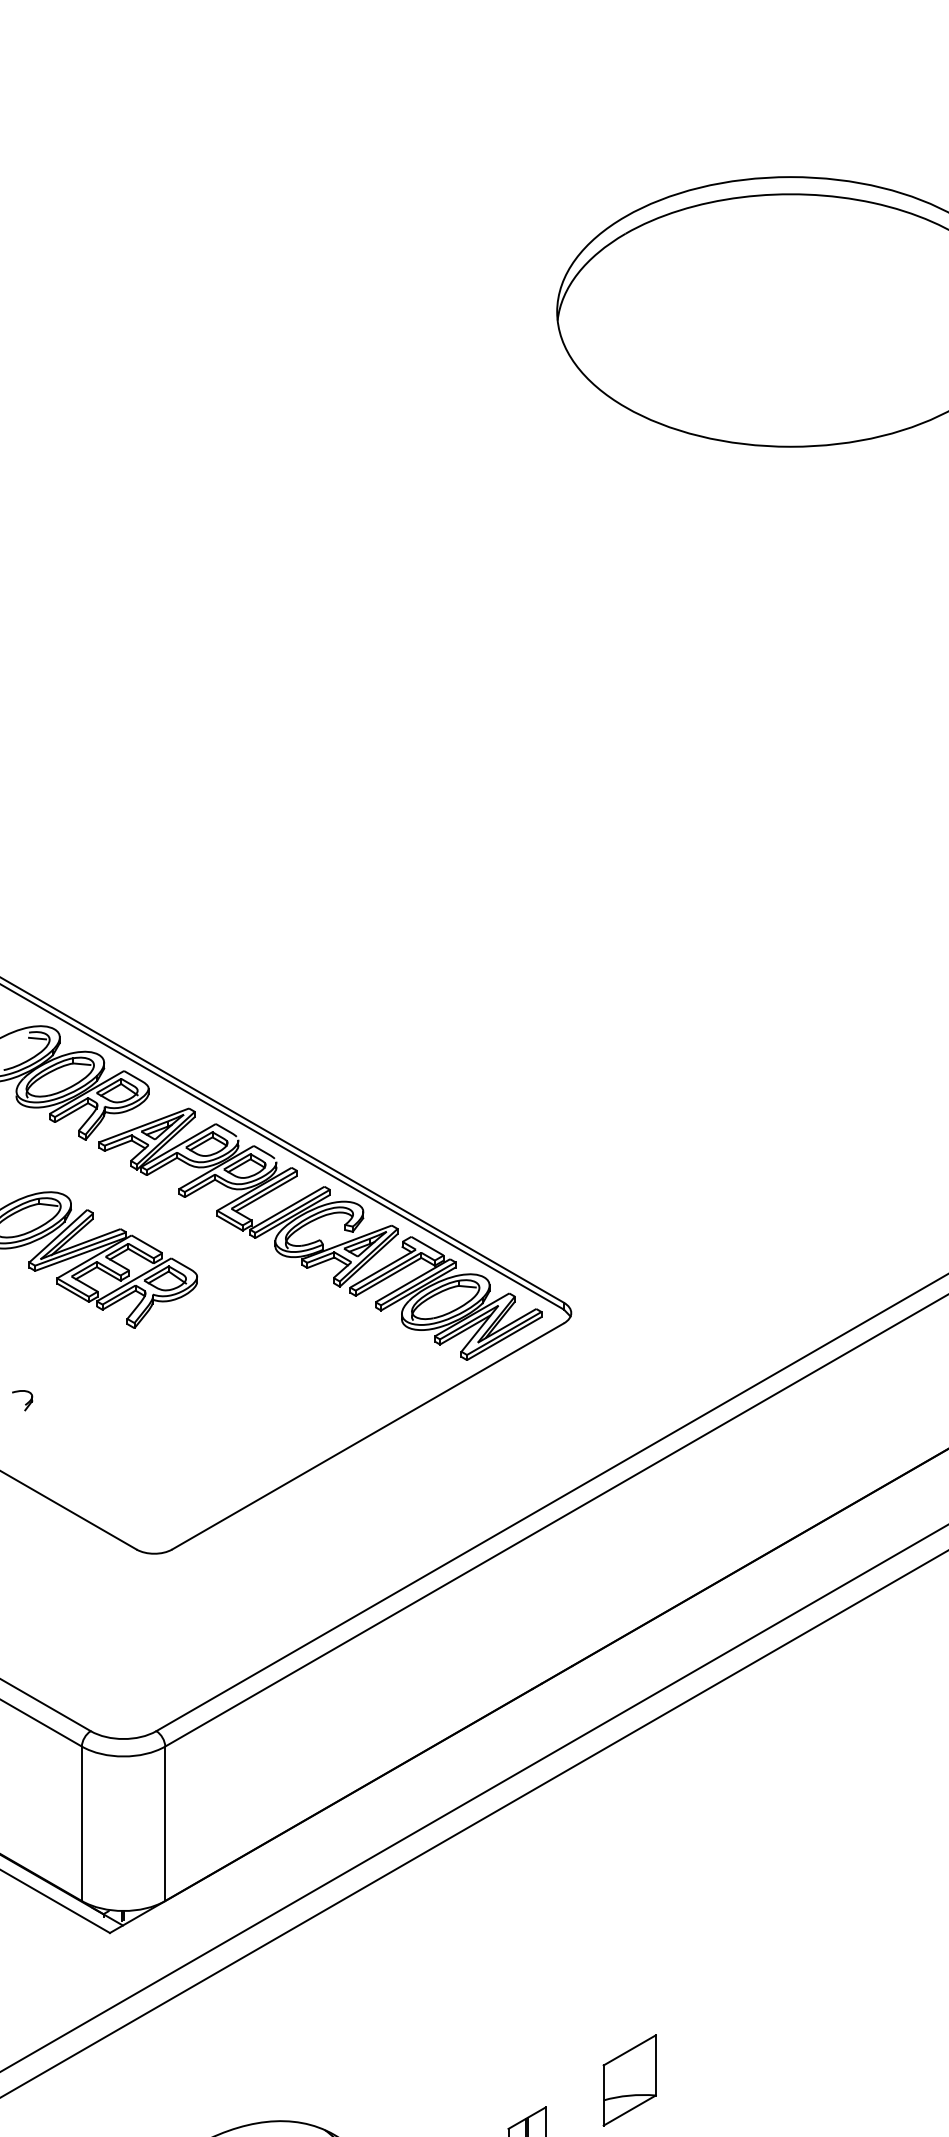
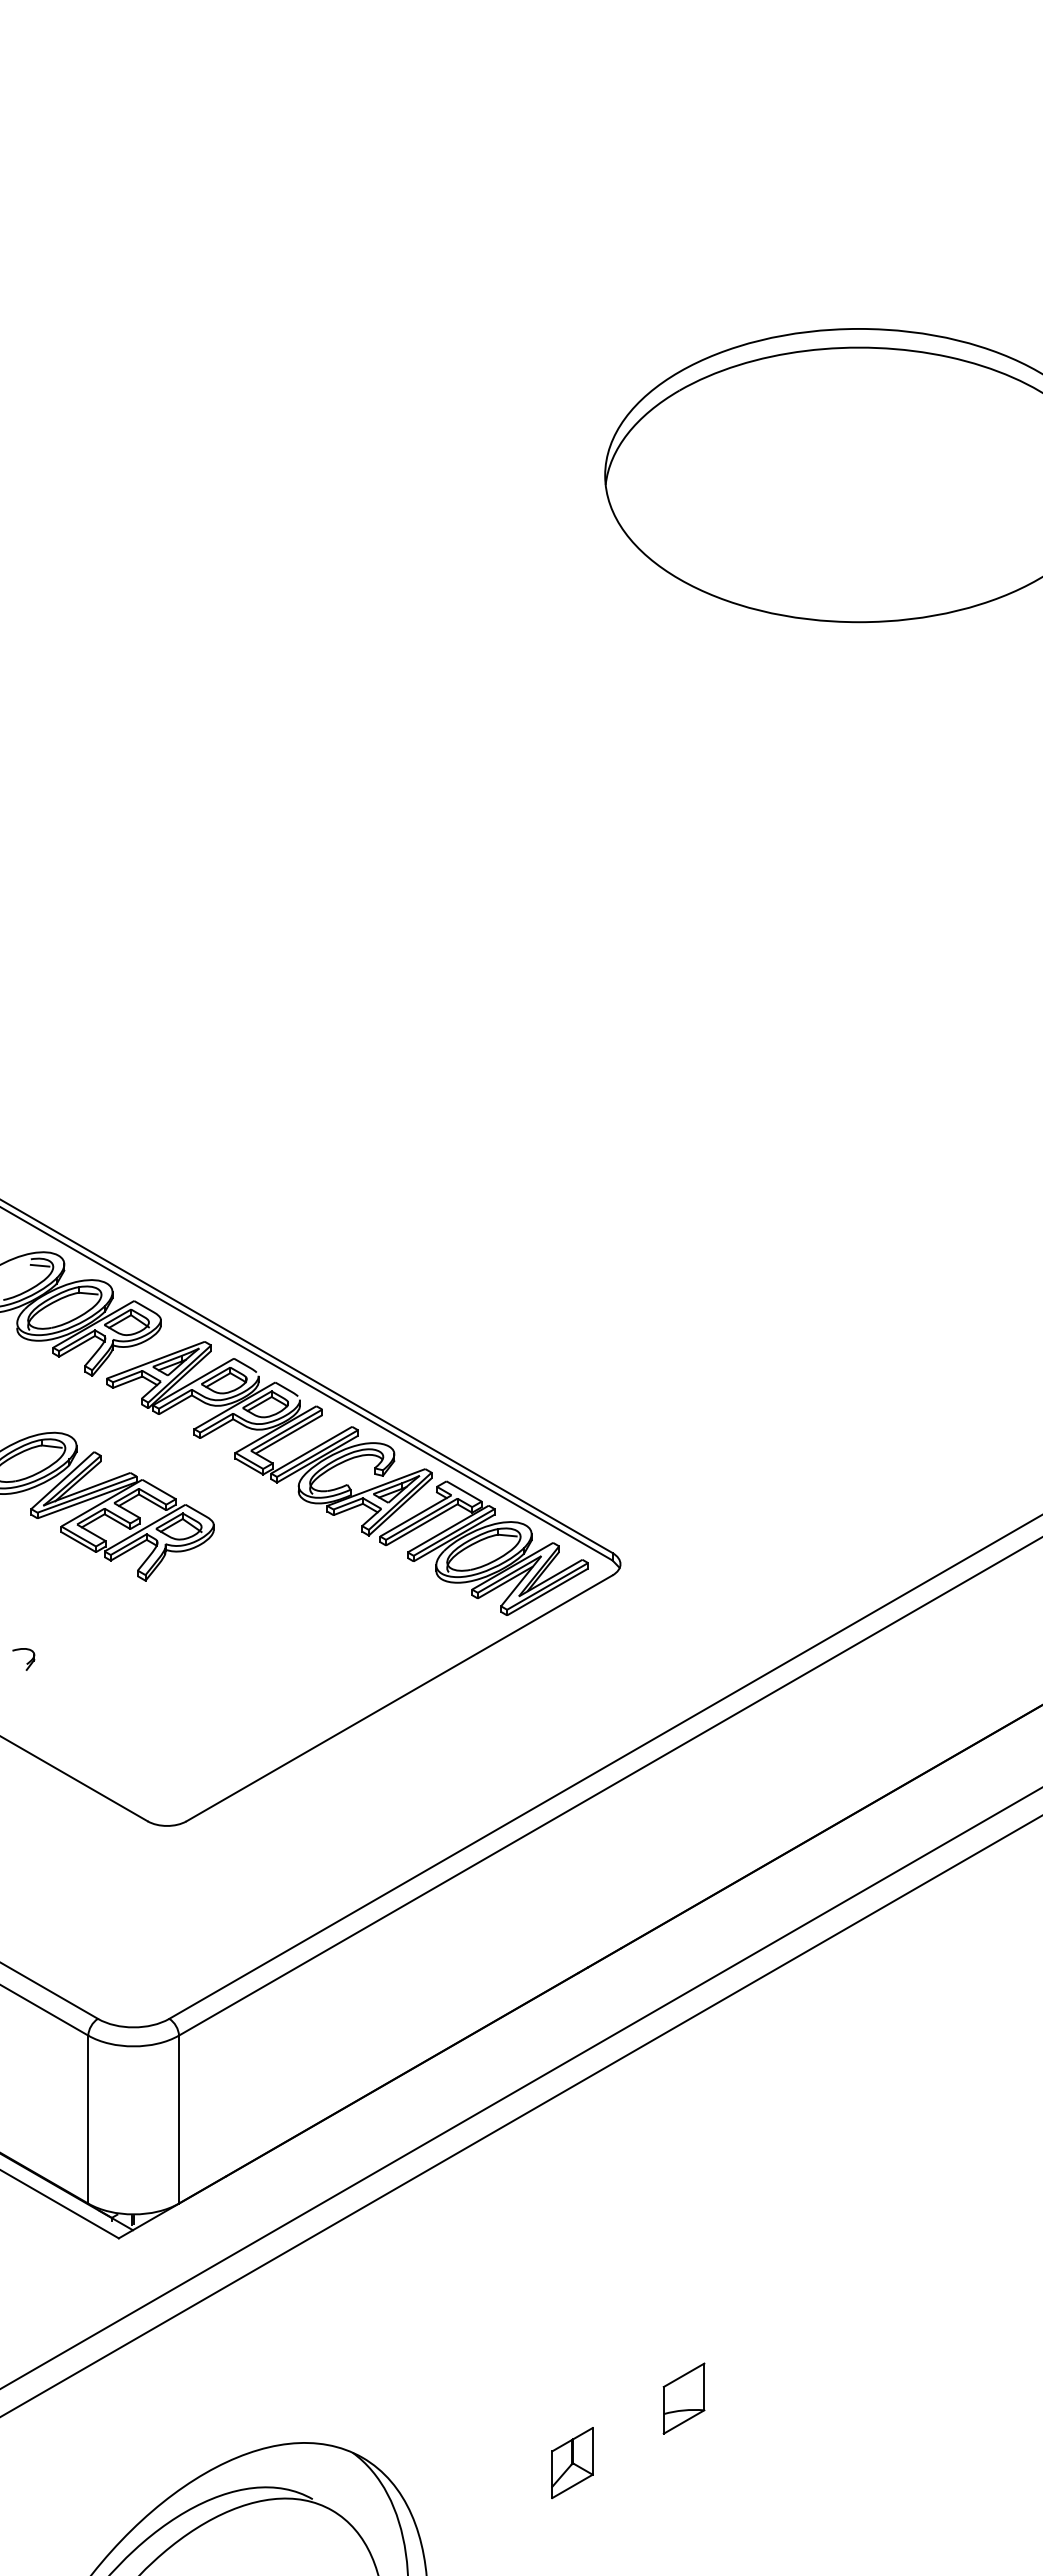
part: (629, 2080) -> (683, 2398), size x0.71

